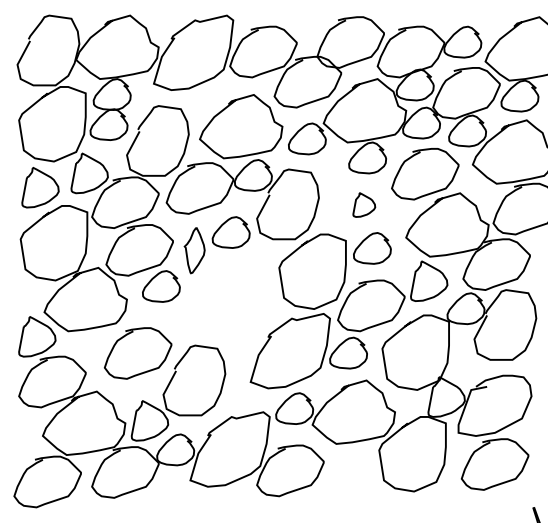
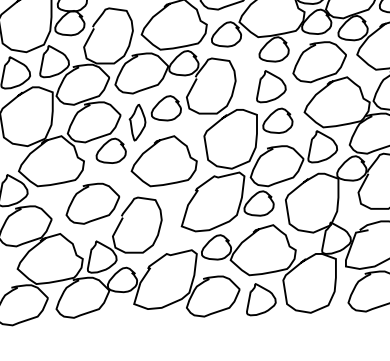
part: (364, 204) -> (271, 86), size x1.67
curve: (214, 281) -> (153, 146), added
part: (351, 474) -> (261, 299), added

